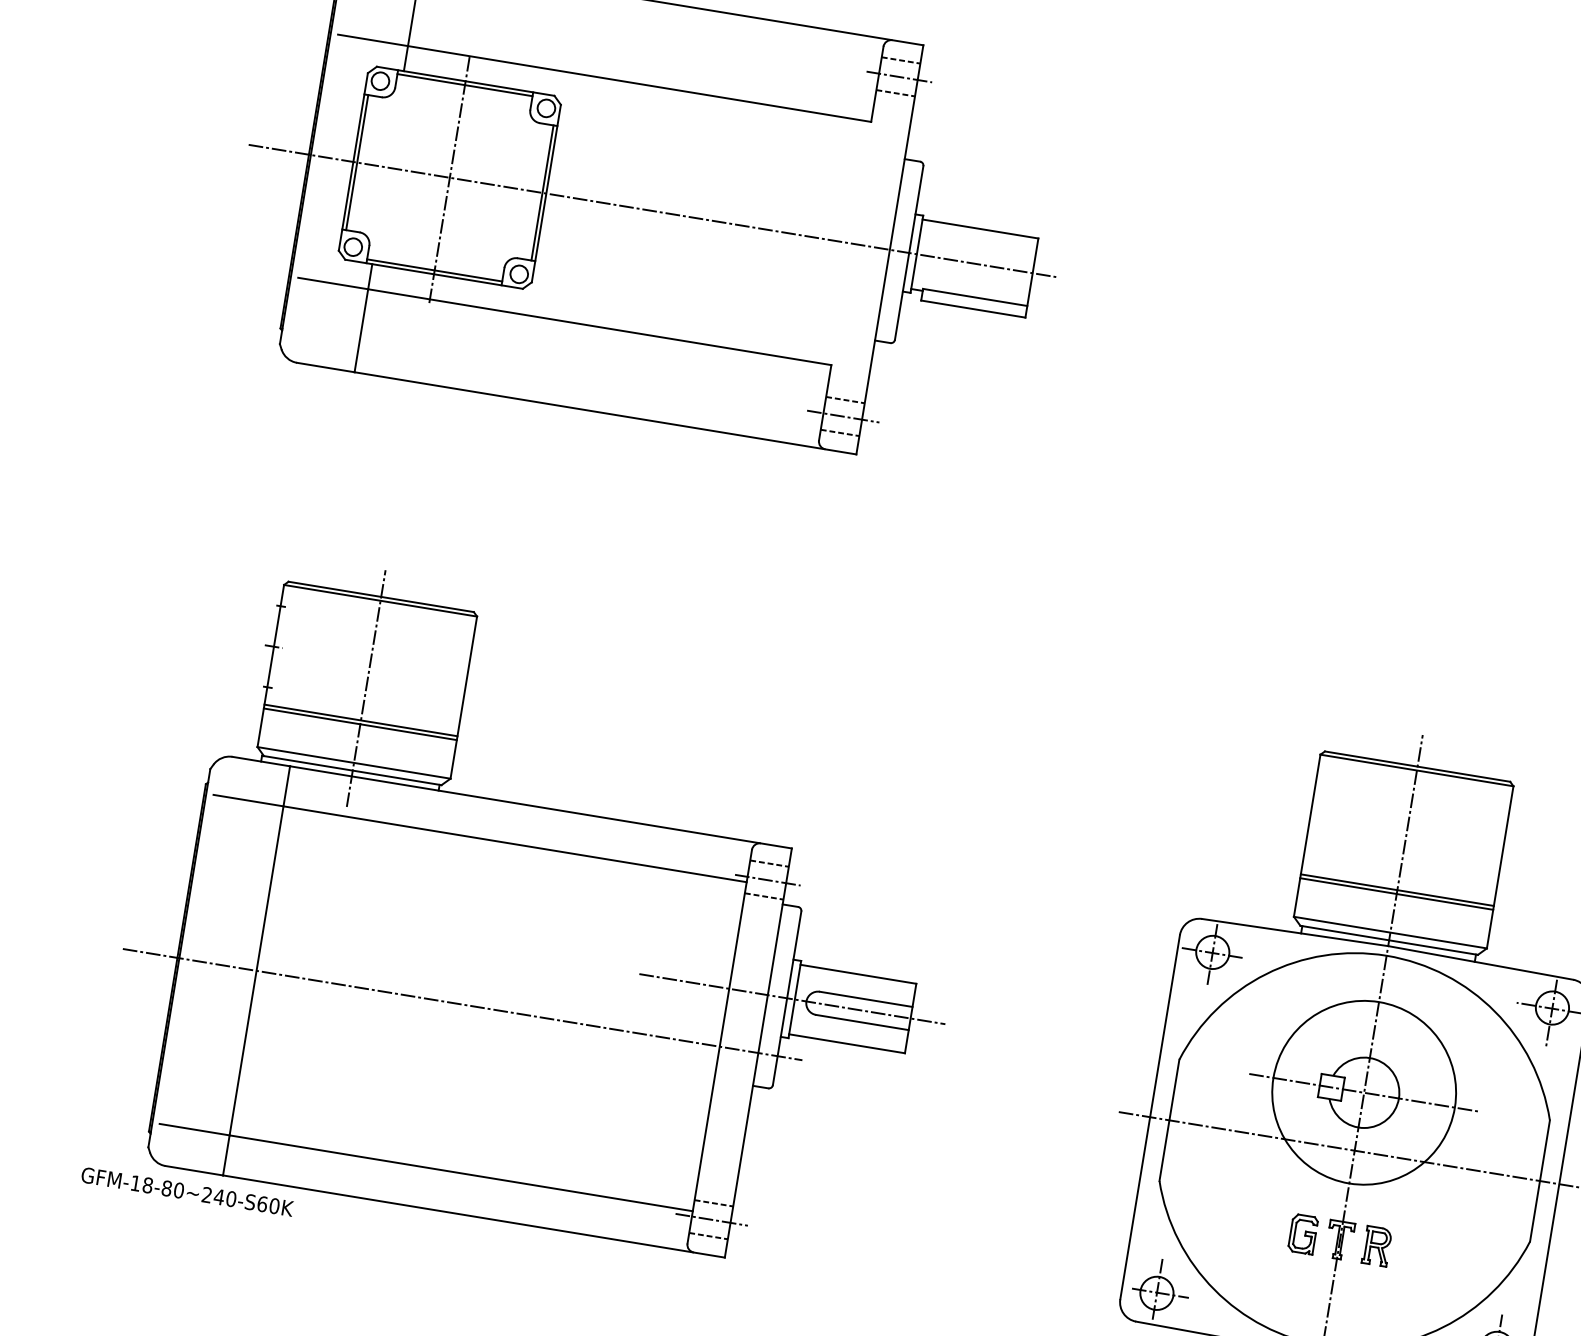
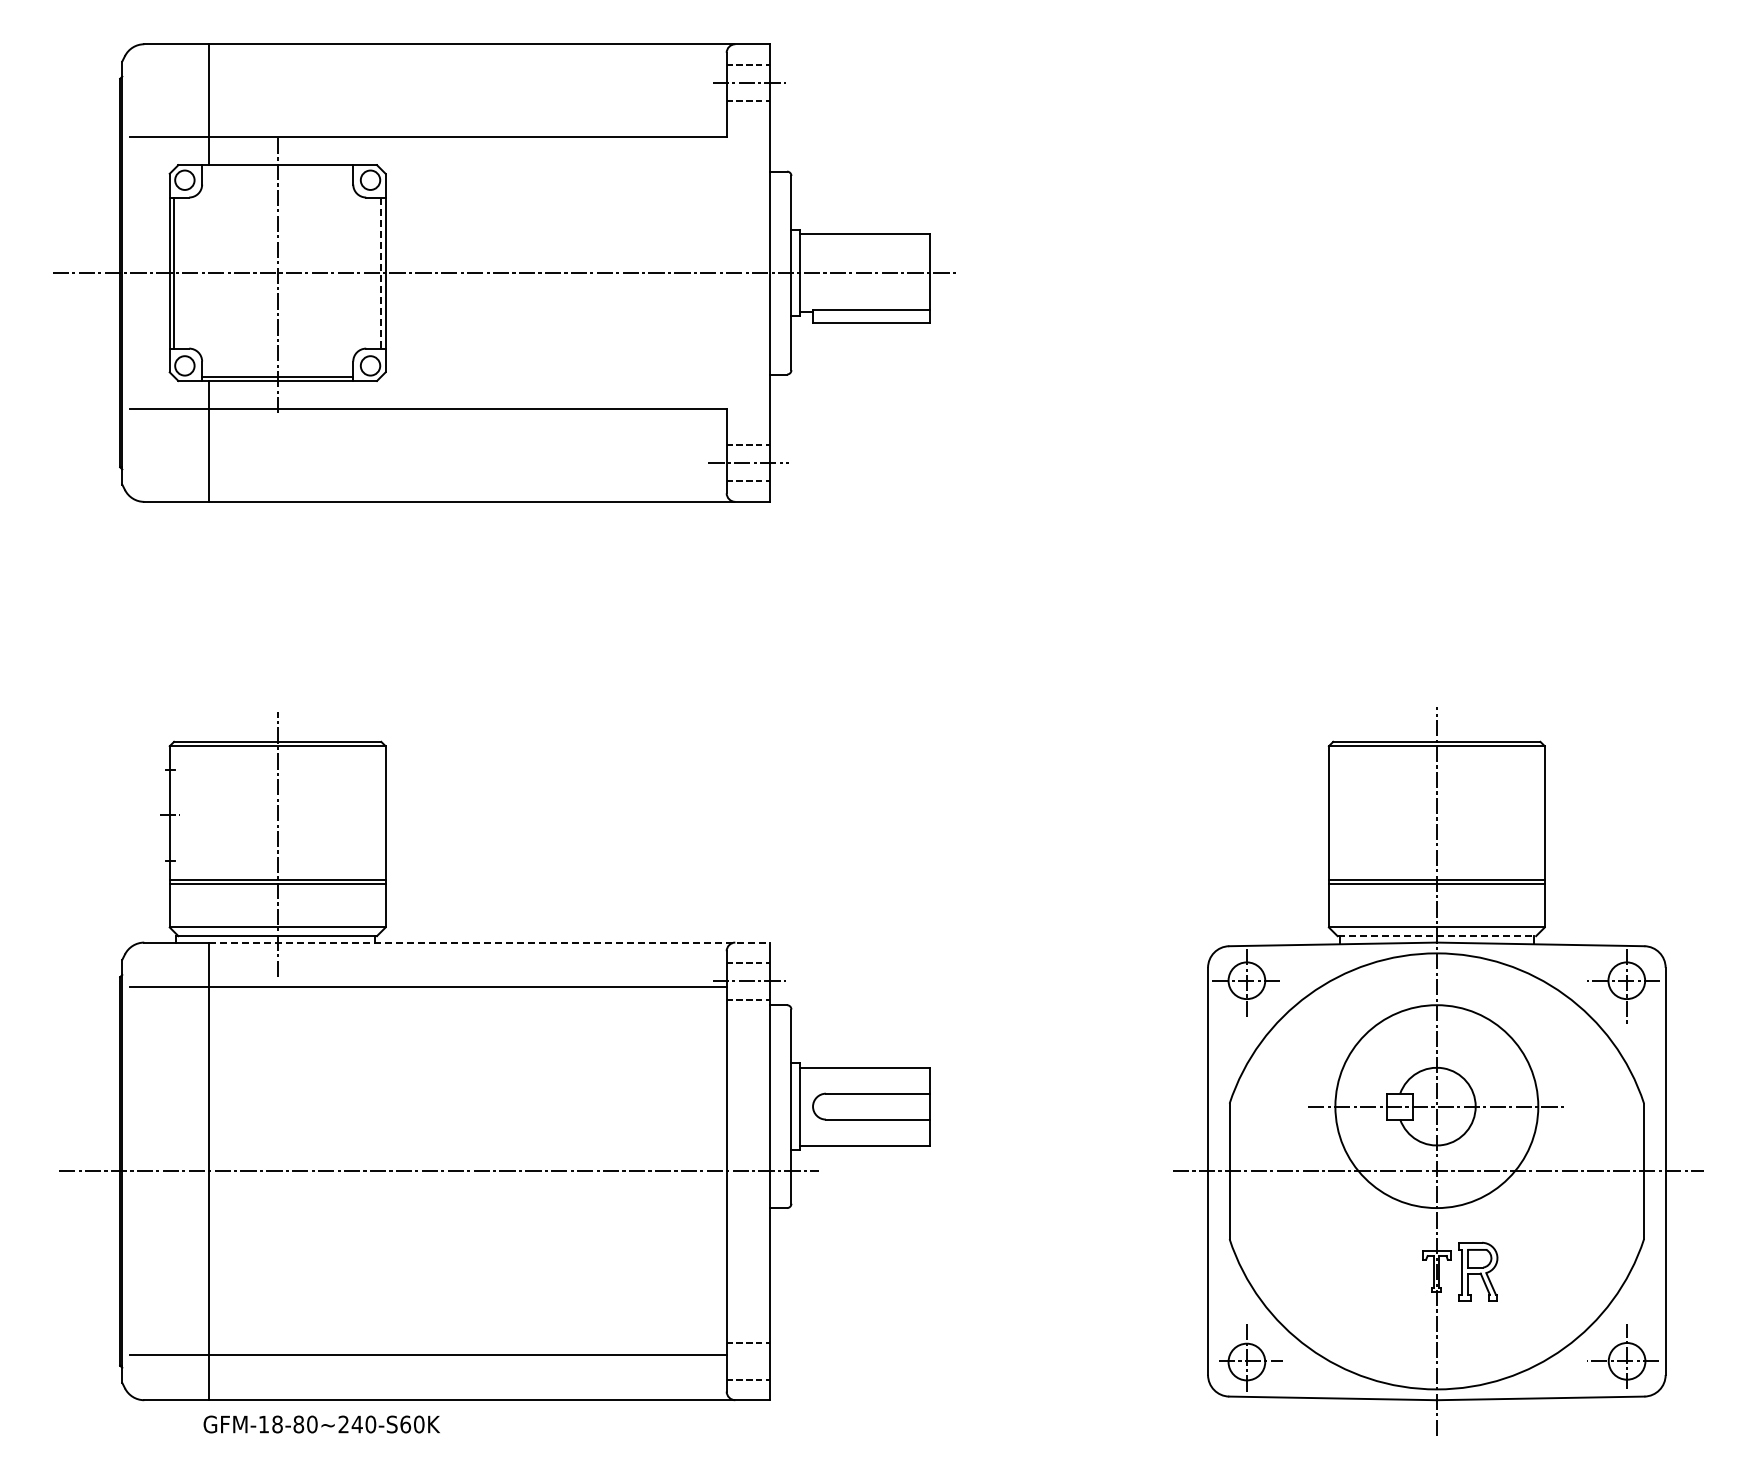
line: (464, 85) -> (277, 169), removed
line: (542, 193) -> (381, 273), solid -> dashed
line: (541, 807) -> (489, 942), solid -> dashed
line: (1389, 940) -> (1437, 936), solid -> dashed
line: (792, 999) -> (797, 1106), removed
text: (187, 1191) -> (321, 1424), moved
line: (711, 1219) -> (748, 1361), removed
part: (1303, 1234) -> (1395, 1271), removed
part: (1376, 1246) -> (1477, 1271), size x1.4

